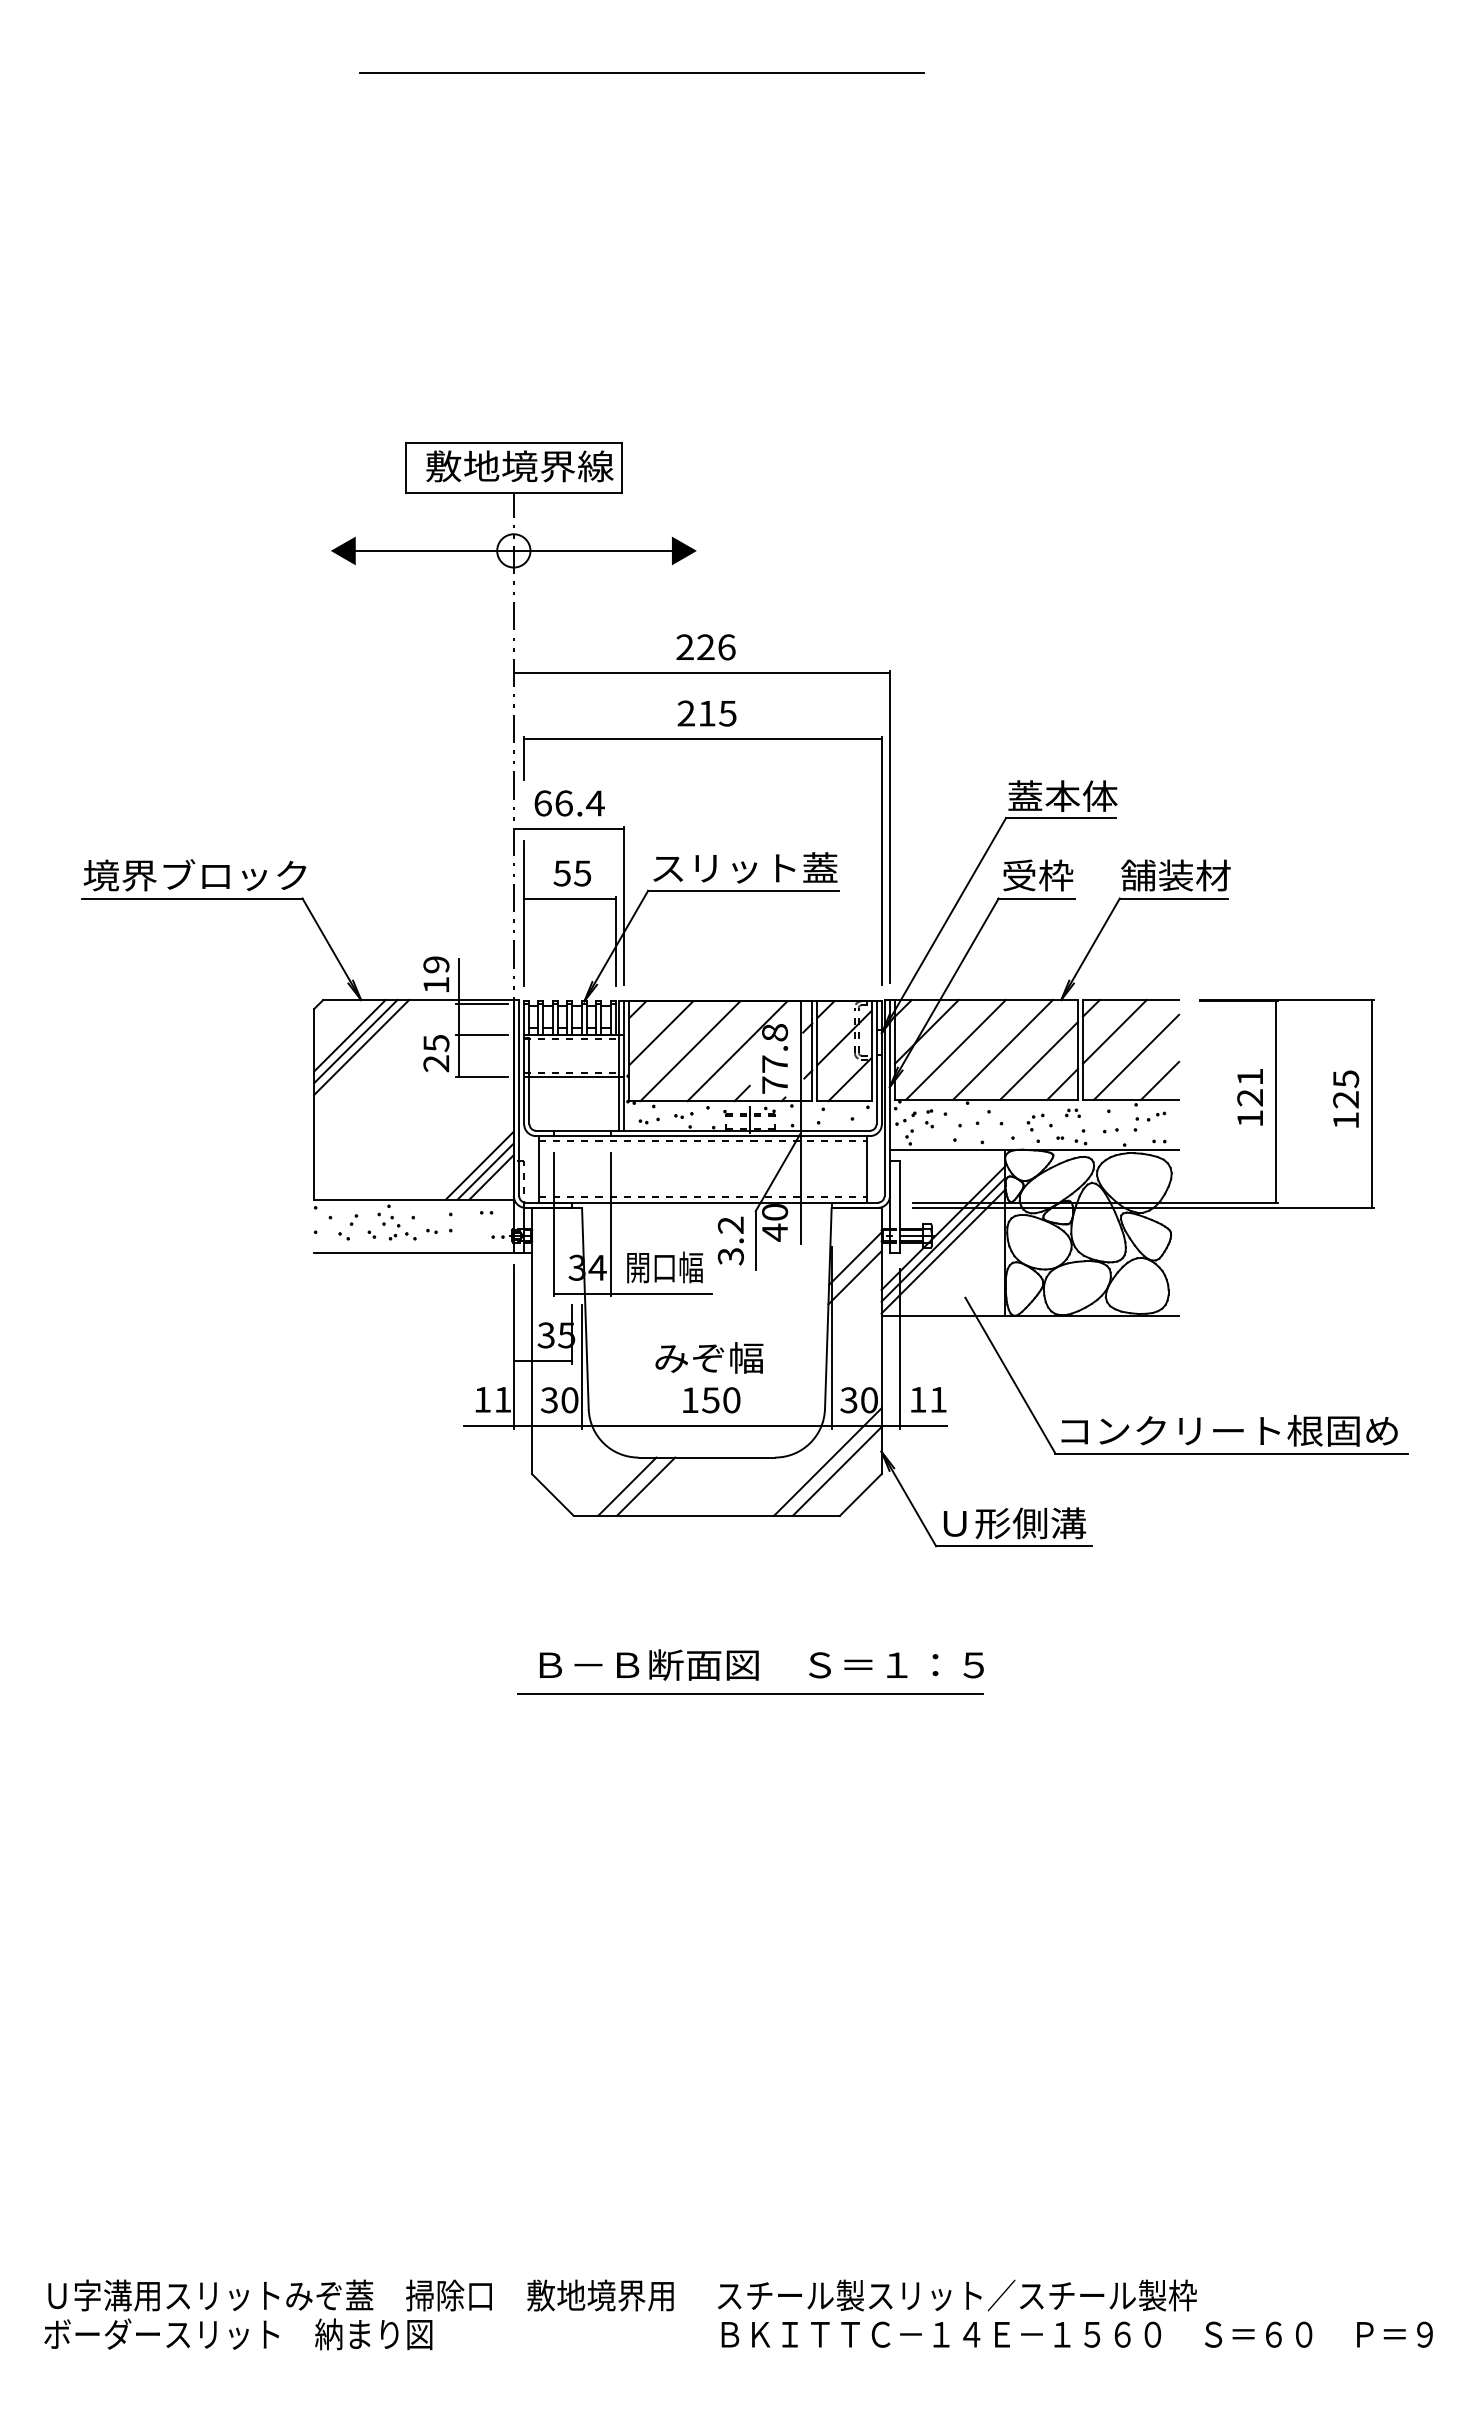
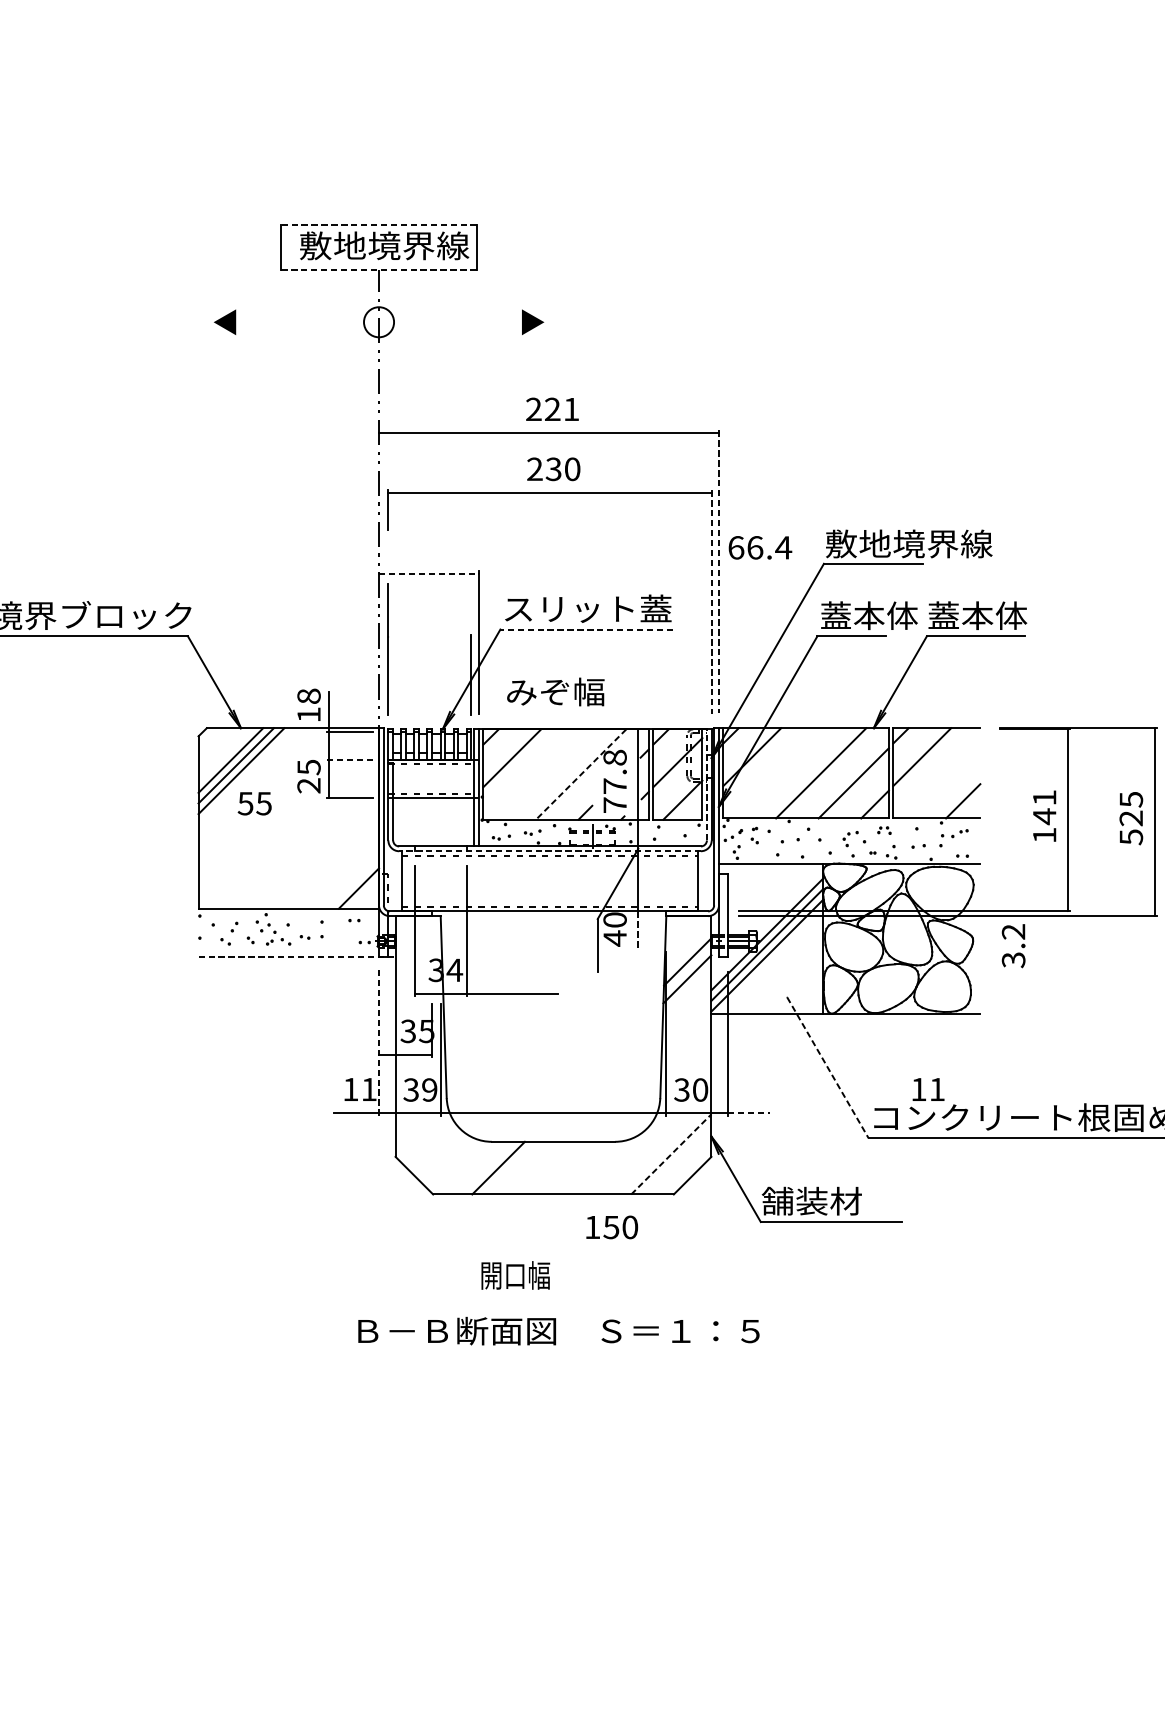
line: (513, 442) -> (378, 224), solid -> dashed
line: (514, 492) -> (379, 269), solid -> dashed
line: (513, 550) -> (378, 321), removed
text: (726, 647) -> (571, 409), 226 -> 221
text: (717, 713) -> (563, 469), 215 -> 230
text: (1100, 796) -> (909, 544), 蓋本体 -> 敷地境界線
text: (569, 803) -> (760, 547), moved
line: (889, 827) -> (718, 572), solid -> dashed
line: (569, 829) -> (429, 574), solid -> dashed
line: (881, 860) -> (711, 602), solid -> dashed
text: (571, 873) -> (253, 803), moved
text: (1055, 875) -> (868, 615), 受枠 -> 蓋本体
text: (1175, 875) -> (977, 615), 舗装材 -> 蓋本体
line: (743, 890) -> (586, 629), solid -> dashed
line: (569, 899) -> (429, 637), removed
text: (436, 964) -> (309, 696), 19 -> 18
line: (481, 1035) -> (349, 760), solid -> dashed
line: (955, 1049) -> (778, 772), removed
line: (690, 1051) -> (538, 774), removed
line: (737, 1051) -> (581, 774), solid -> dashed
line: (1136, 1056) -> (941, 779), removed
line: (876, 1062) -> (706, 784), solid -> dashed
text: (1249, 1097) -> (1044, 816), 121 -> 141
text: (1346, 1120) -> (1131, 837), 125 -> 525
line: (703, 1136) -> (550, 851), solid -> dashed
line: (479, 1165) -> (348, 877), removed
line: (485, 1171) -> (353, 883), removed
line: (800, 1223) -> (638, 930), solid -> dashed
text: (730, 1240) -> (1013, 945), moved
line: (423, 1253) -> (297, 957), solid -> dashed
text: (665, 1267) -> (516, 1275), moved
line: (513, 1346) -> (378, 1041), solid -> dashed
text: (709, 1357) -> (555, 691), moved
line: (1010, 1375) -> (827, 1067), solid -> dashed
text: (928, 1399) -> (928, 1089), moved
text: (569, 1400) -> (429, 1090), 30 -> 39
text: (711, 1400) -> (611, 1227), moved
line: (923, 1426) -> (749, 1113), solid -> dashed
line: (827, 1461) -> (662, 1145), removed
line: (837, 1471) -> (671, 1154), solid -> dashed
line: (627, 1486) -> (481, 1167), removed
text: (1011, 1523) -> (828, 1201), Ｕ形側溝 -> 舗装材
text: (761, 1664) -> (558, 1330), moved
line: (750, 1694) -> (592, 1355), removed

